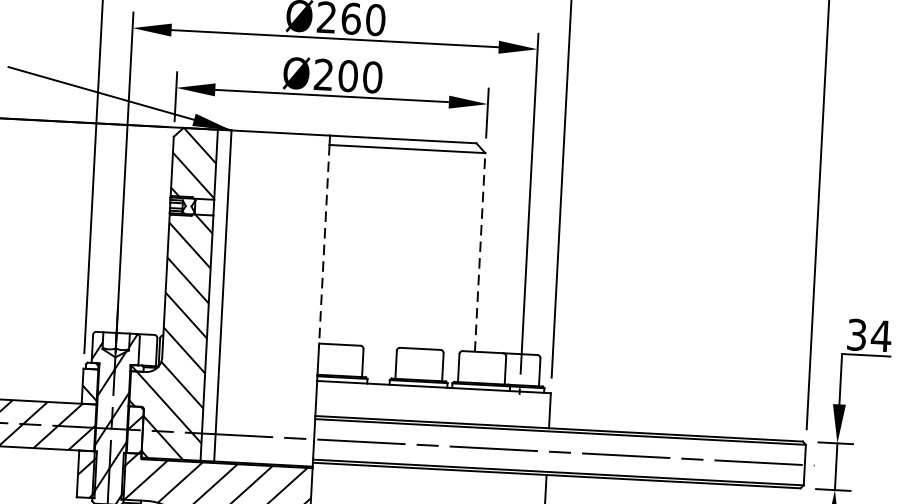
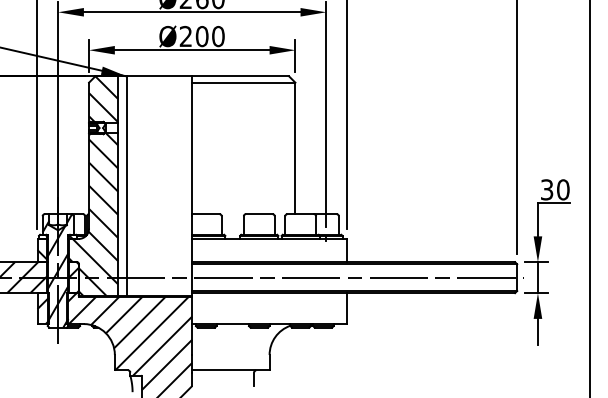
line: (324, 244) -> (192, 148), dashed -> solid
line: (480, 252) -> (295, 148), dashed -> solid
text: (880, 335) -> (562, 189), 34 -> 30

